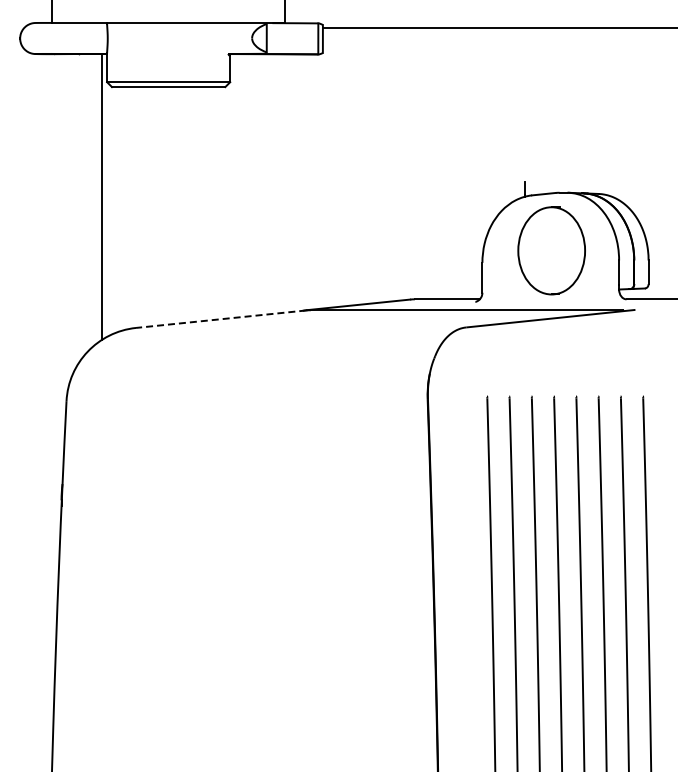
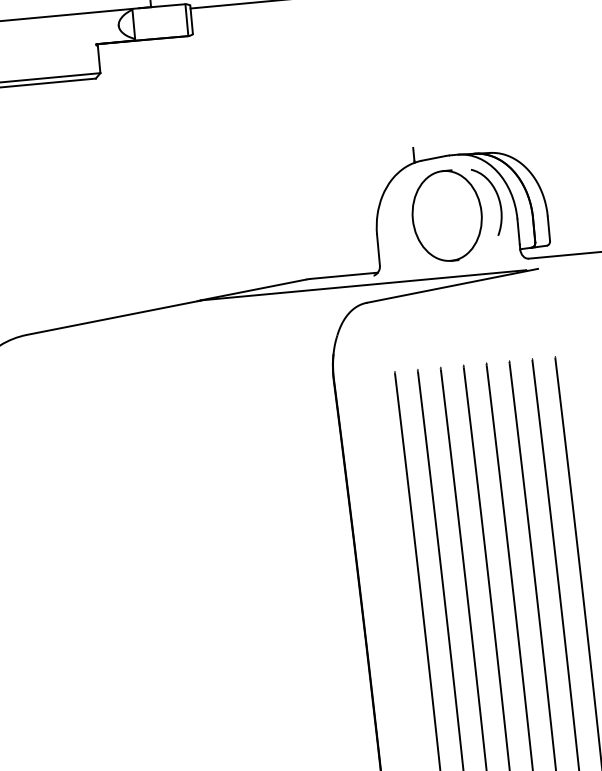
curve: (601, 237) -> (497, 197), added
line: (221, 319) -> (114, 318), dashed -> solid

